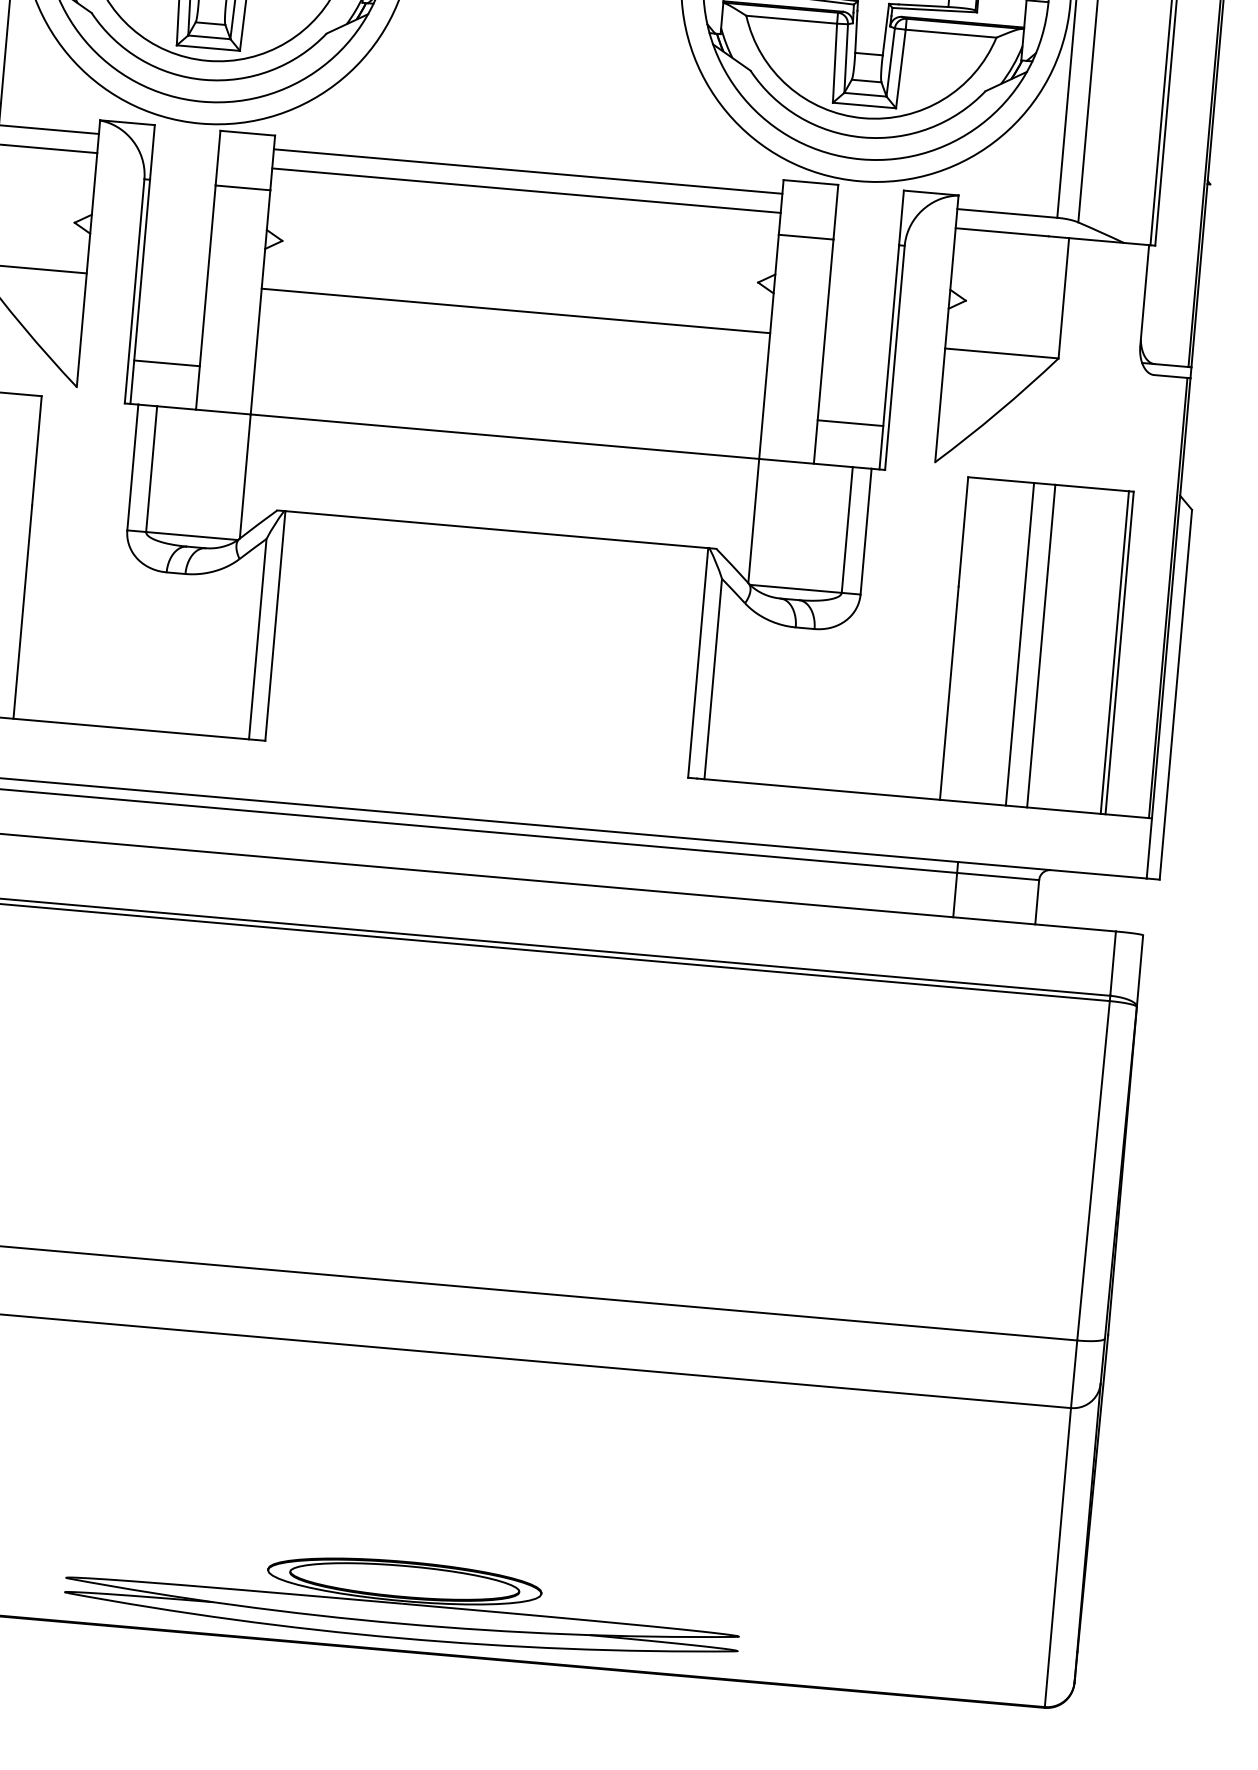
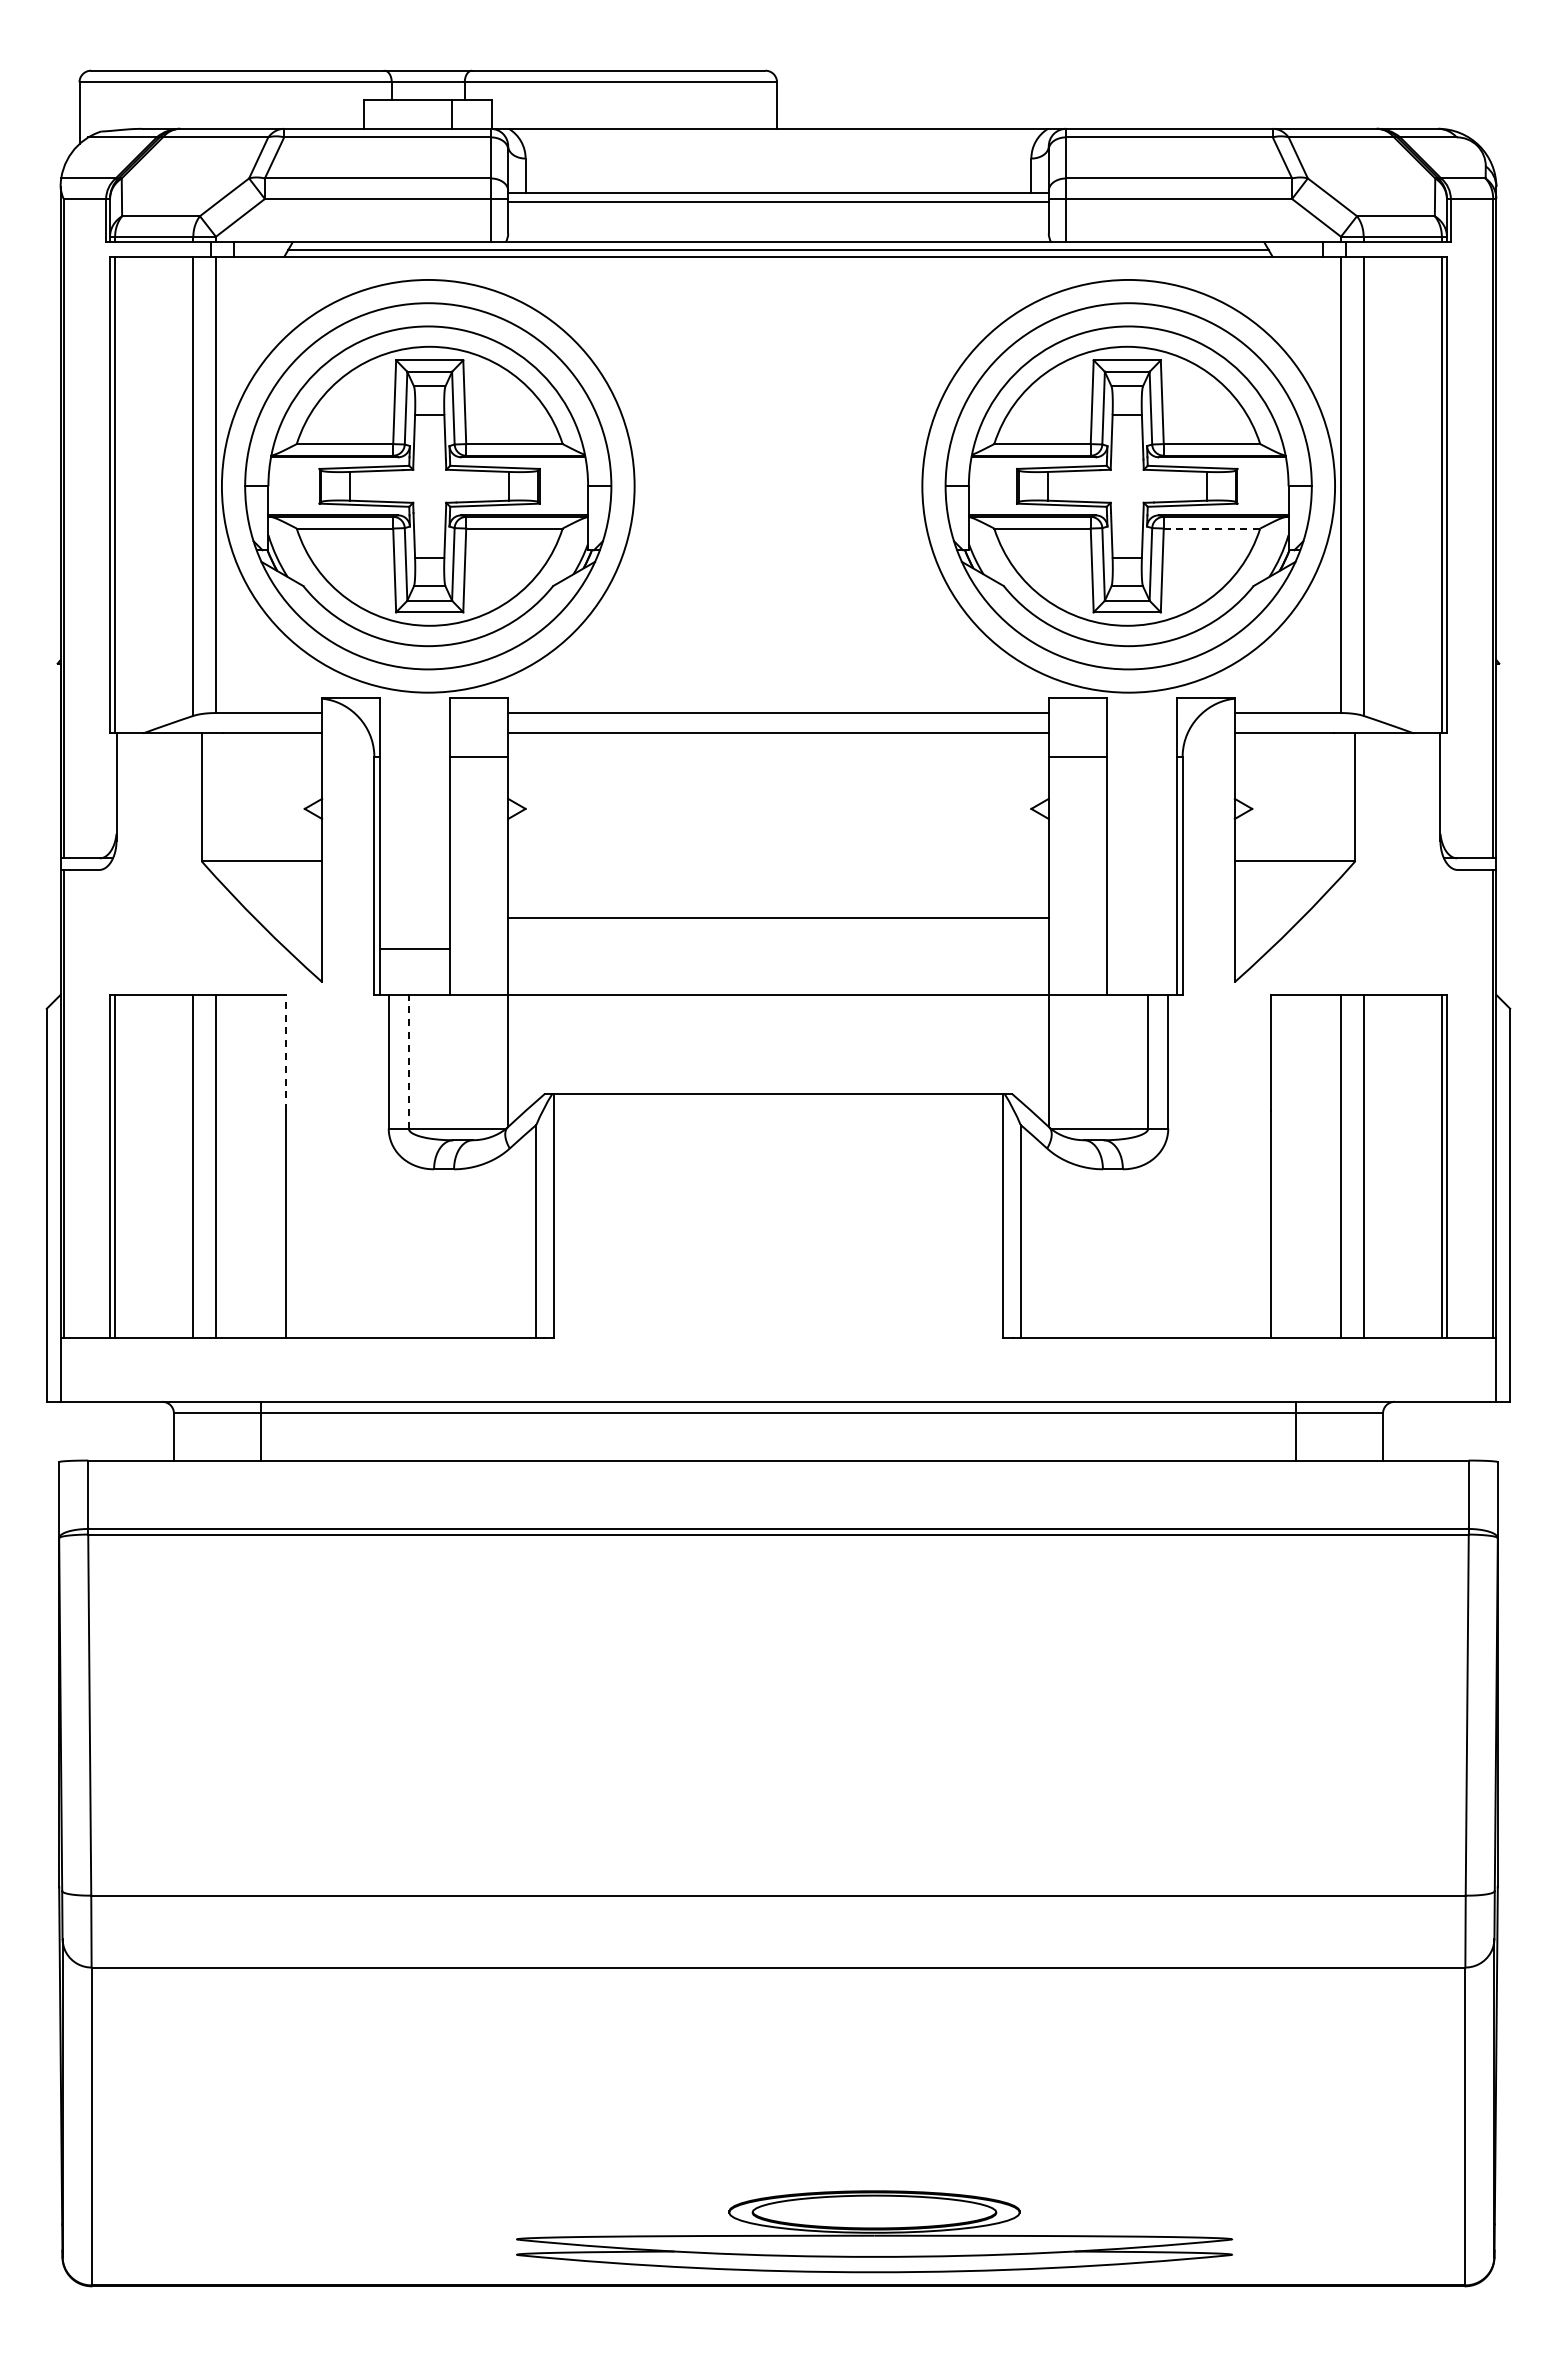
line: (950, 33) -> (1211, 528), solid -> dashed
line: (515, 311) -> (778, 918), moved
line: (850, 422) -> (1141, 948), removed
line: (37, 450) -> (286, 1052), solid -> dashed
line: (151, 468) -> (408, 1061), solid -> dashed
part: (403, 1599) -> (874, 2231), moved

